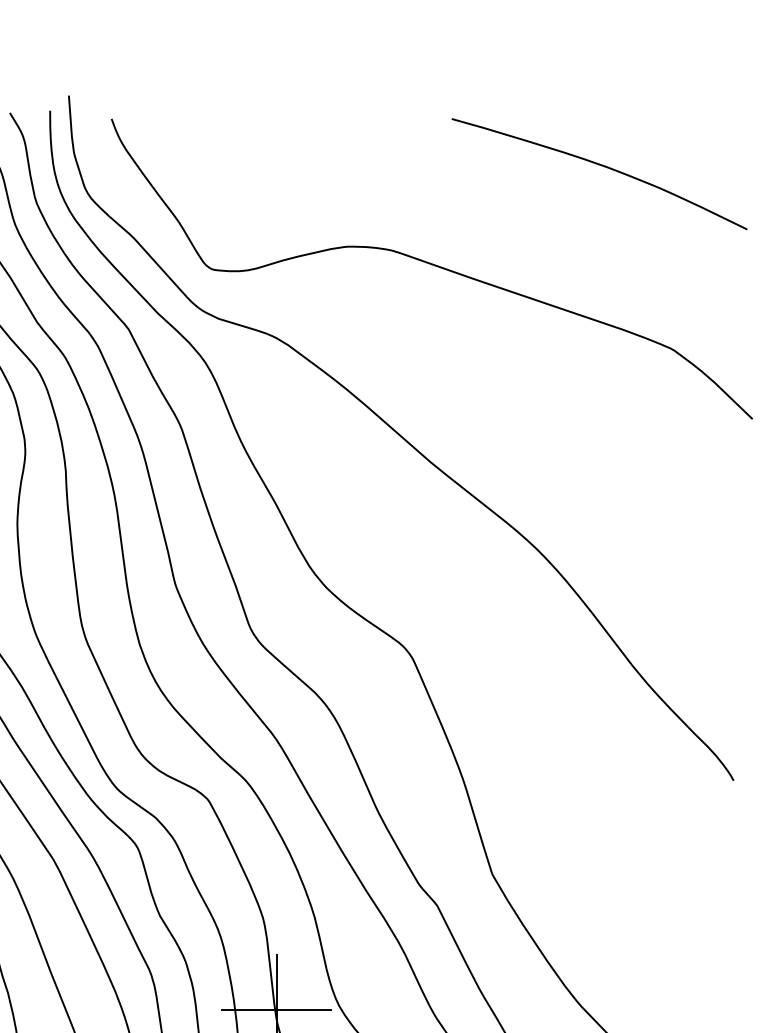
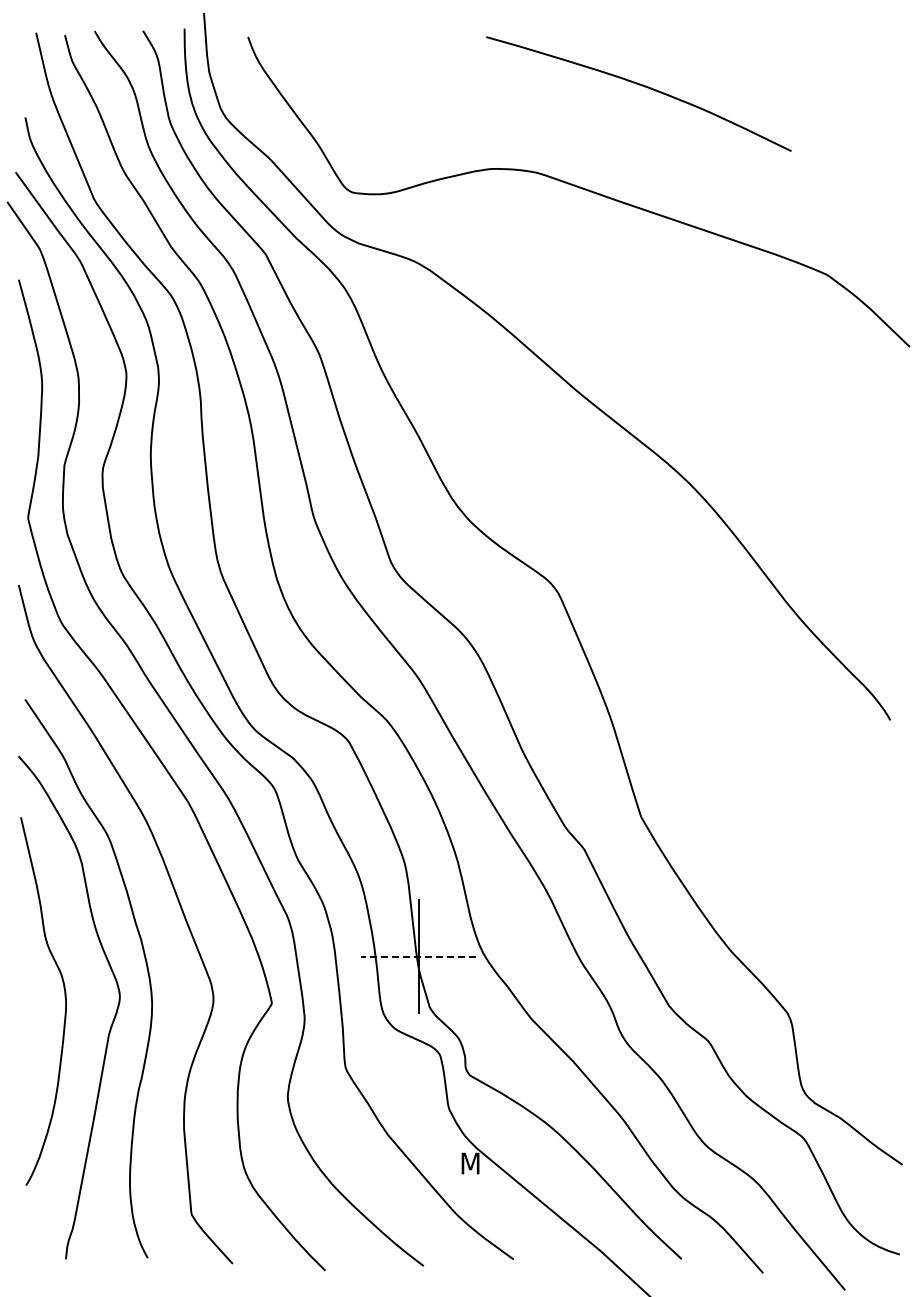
curve: (600, 165) -> (639, 85), moved
line: (276, 1009) -> (418, 956), solid -> dashed

